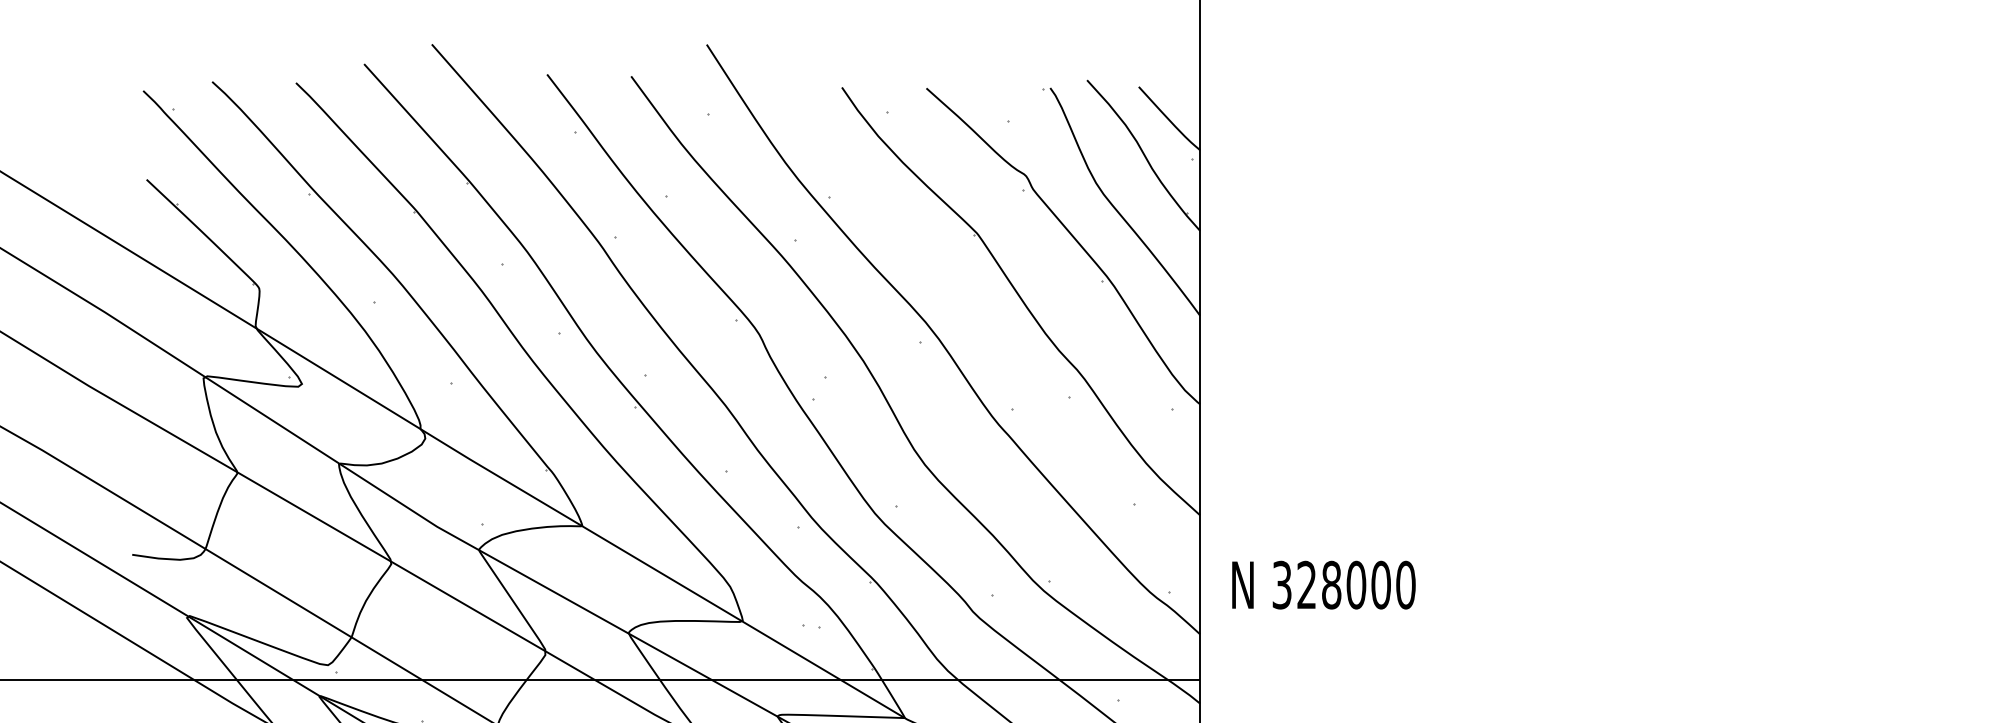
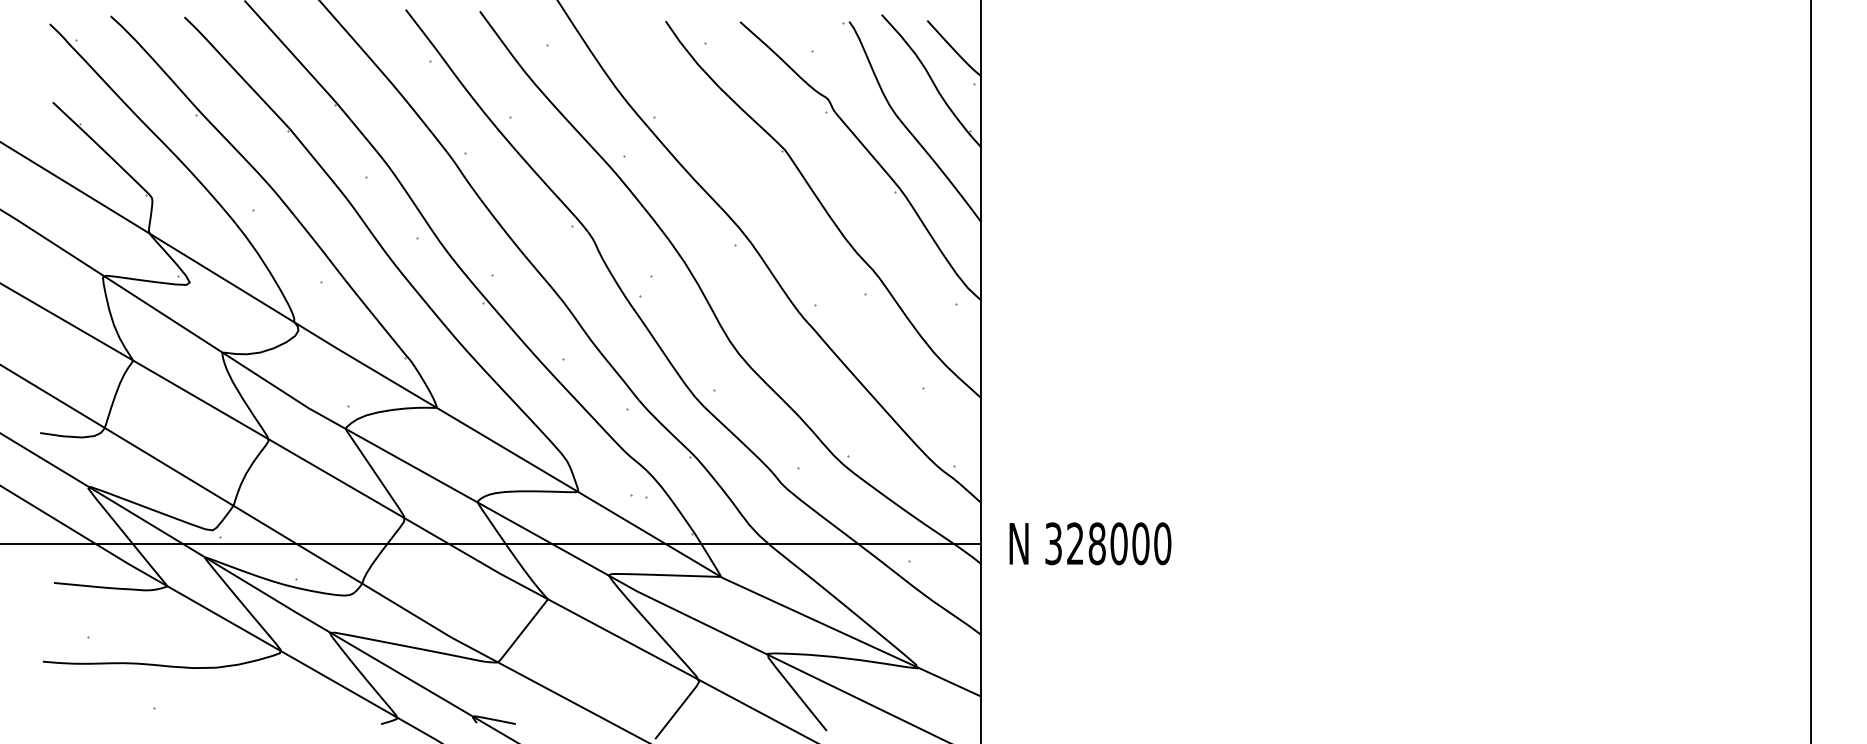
text: (1323, 584) -> (1090, 543), moved

